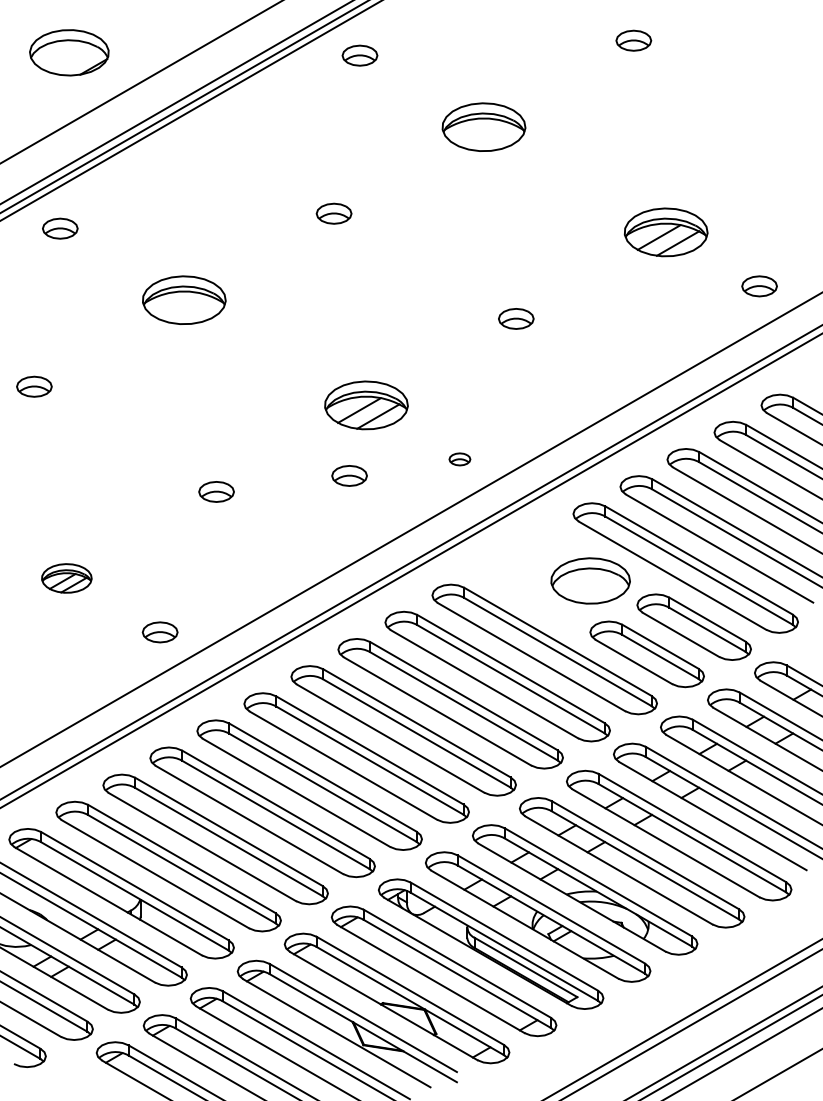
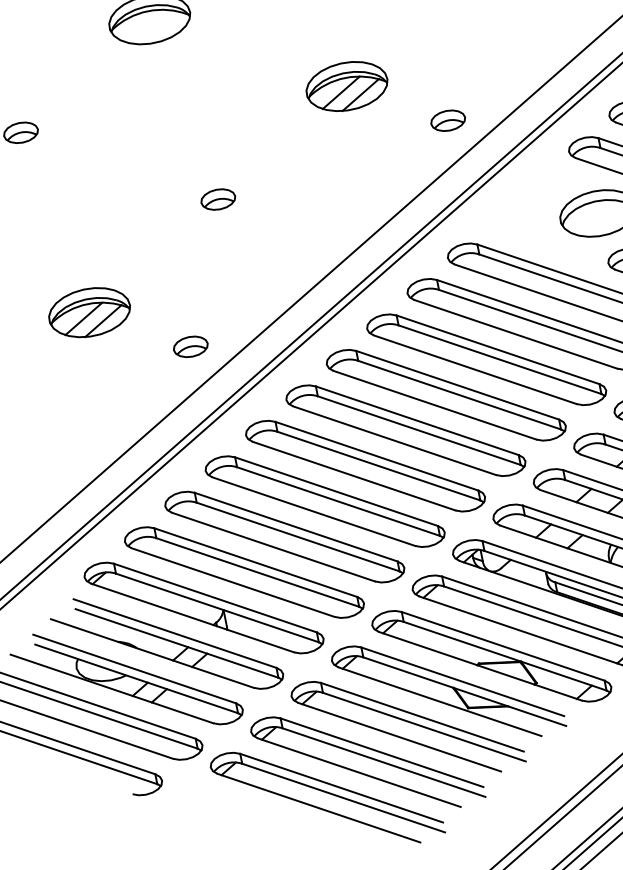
part: (459, 459) -> (447, 120), size x1.67
part: (349, 475) -> (344, 157), removed
part: (66, 578) -> (89, 312), size x1.67

